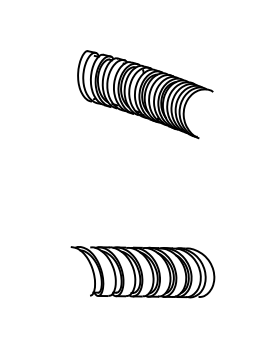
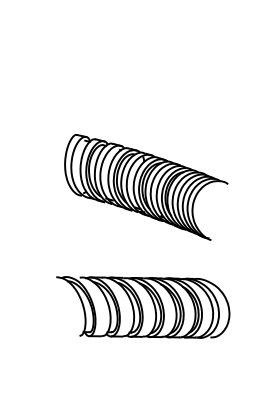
part: (145, 94) -> (146, 187), moved

